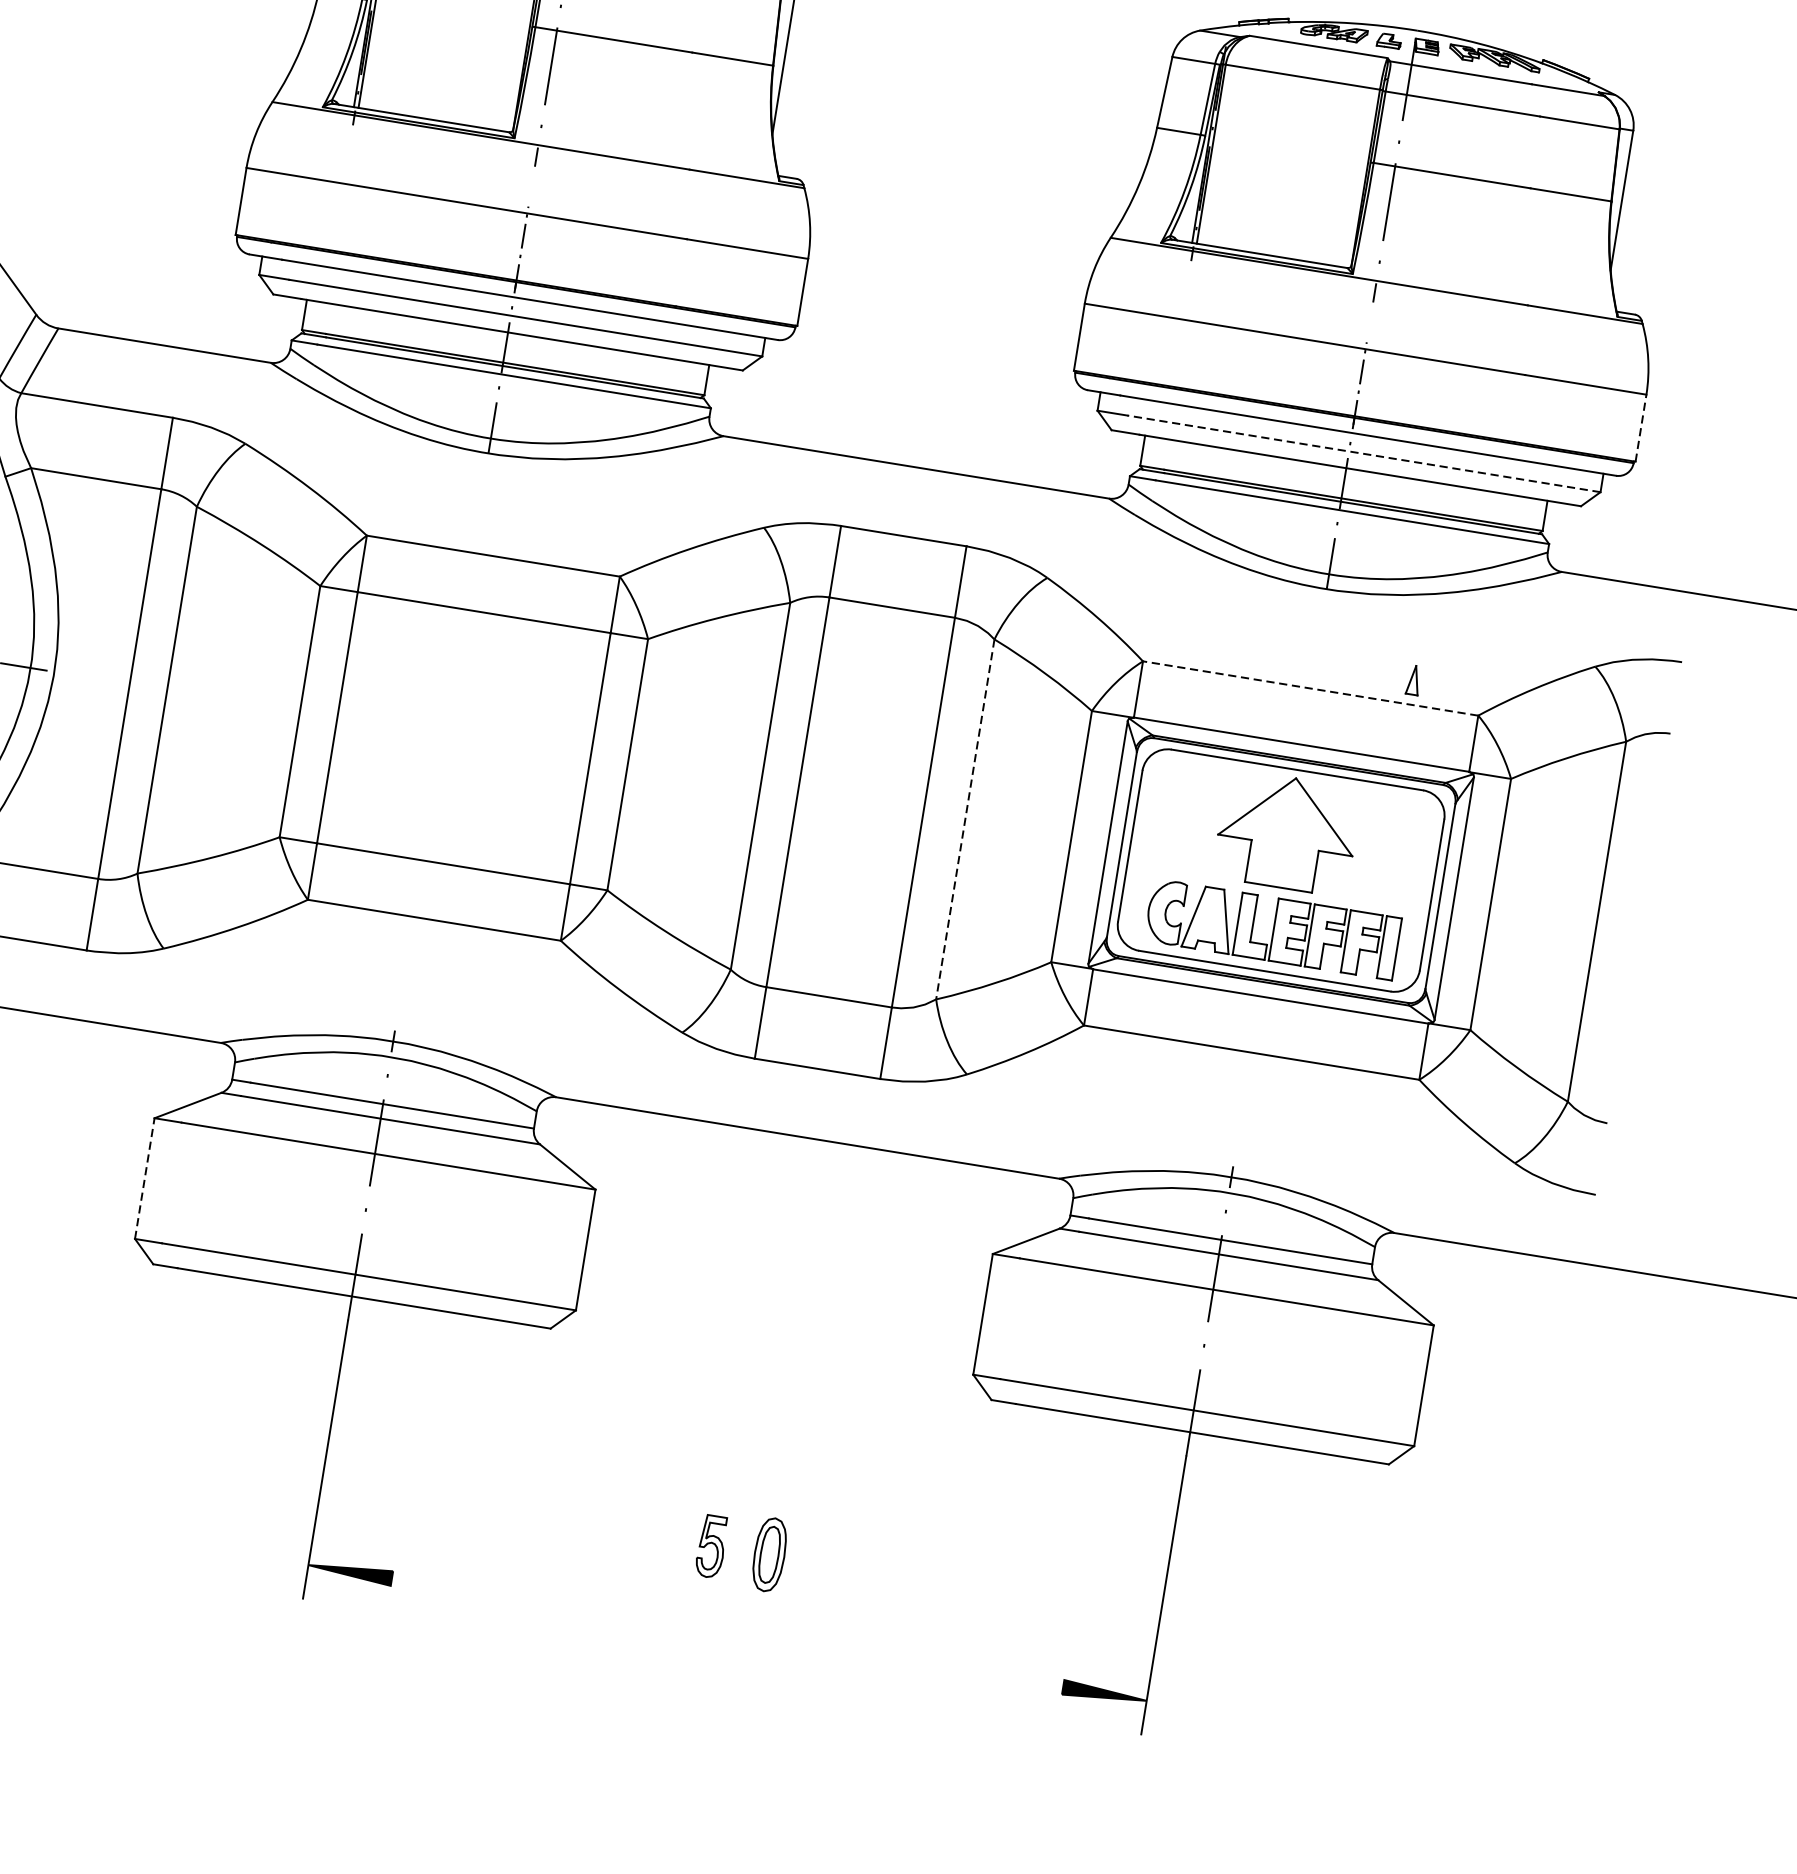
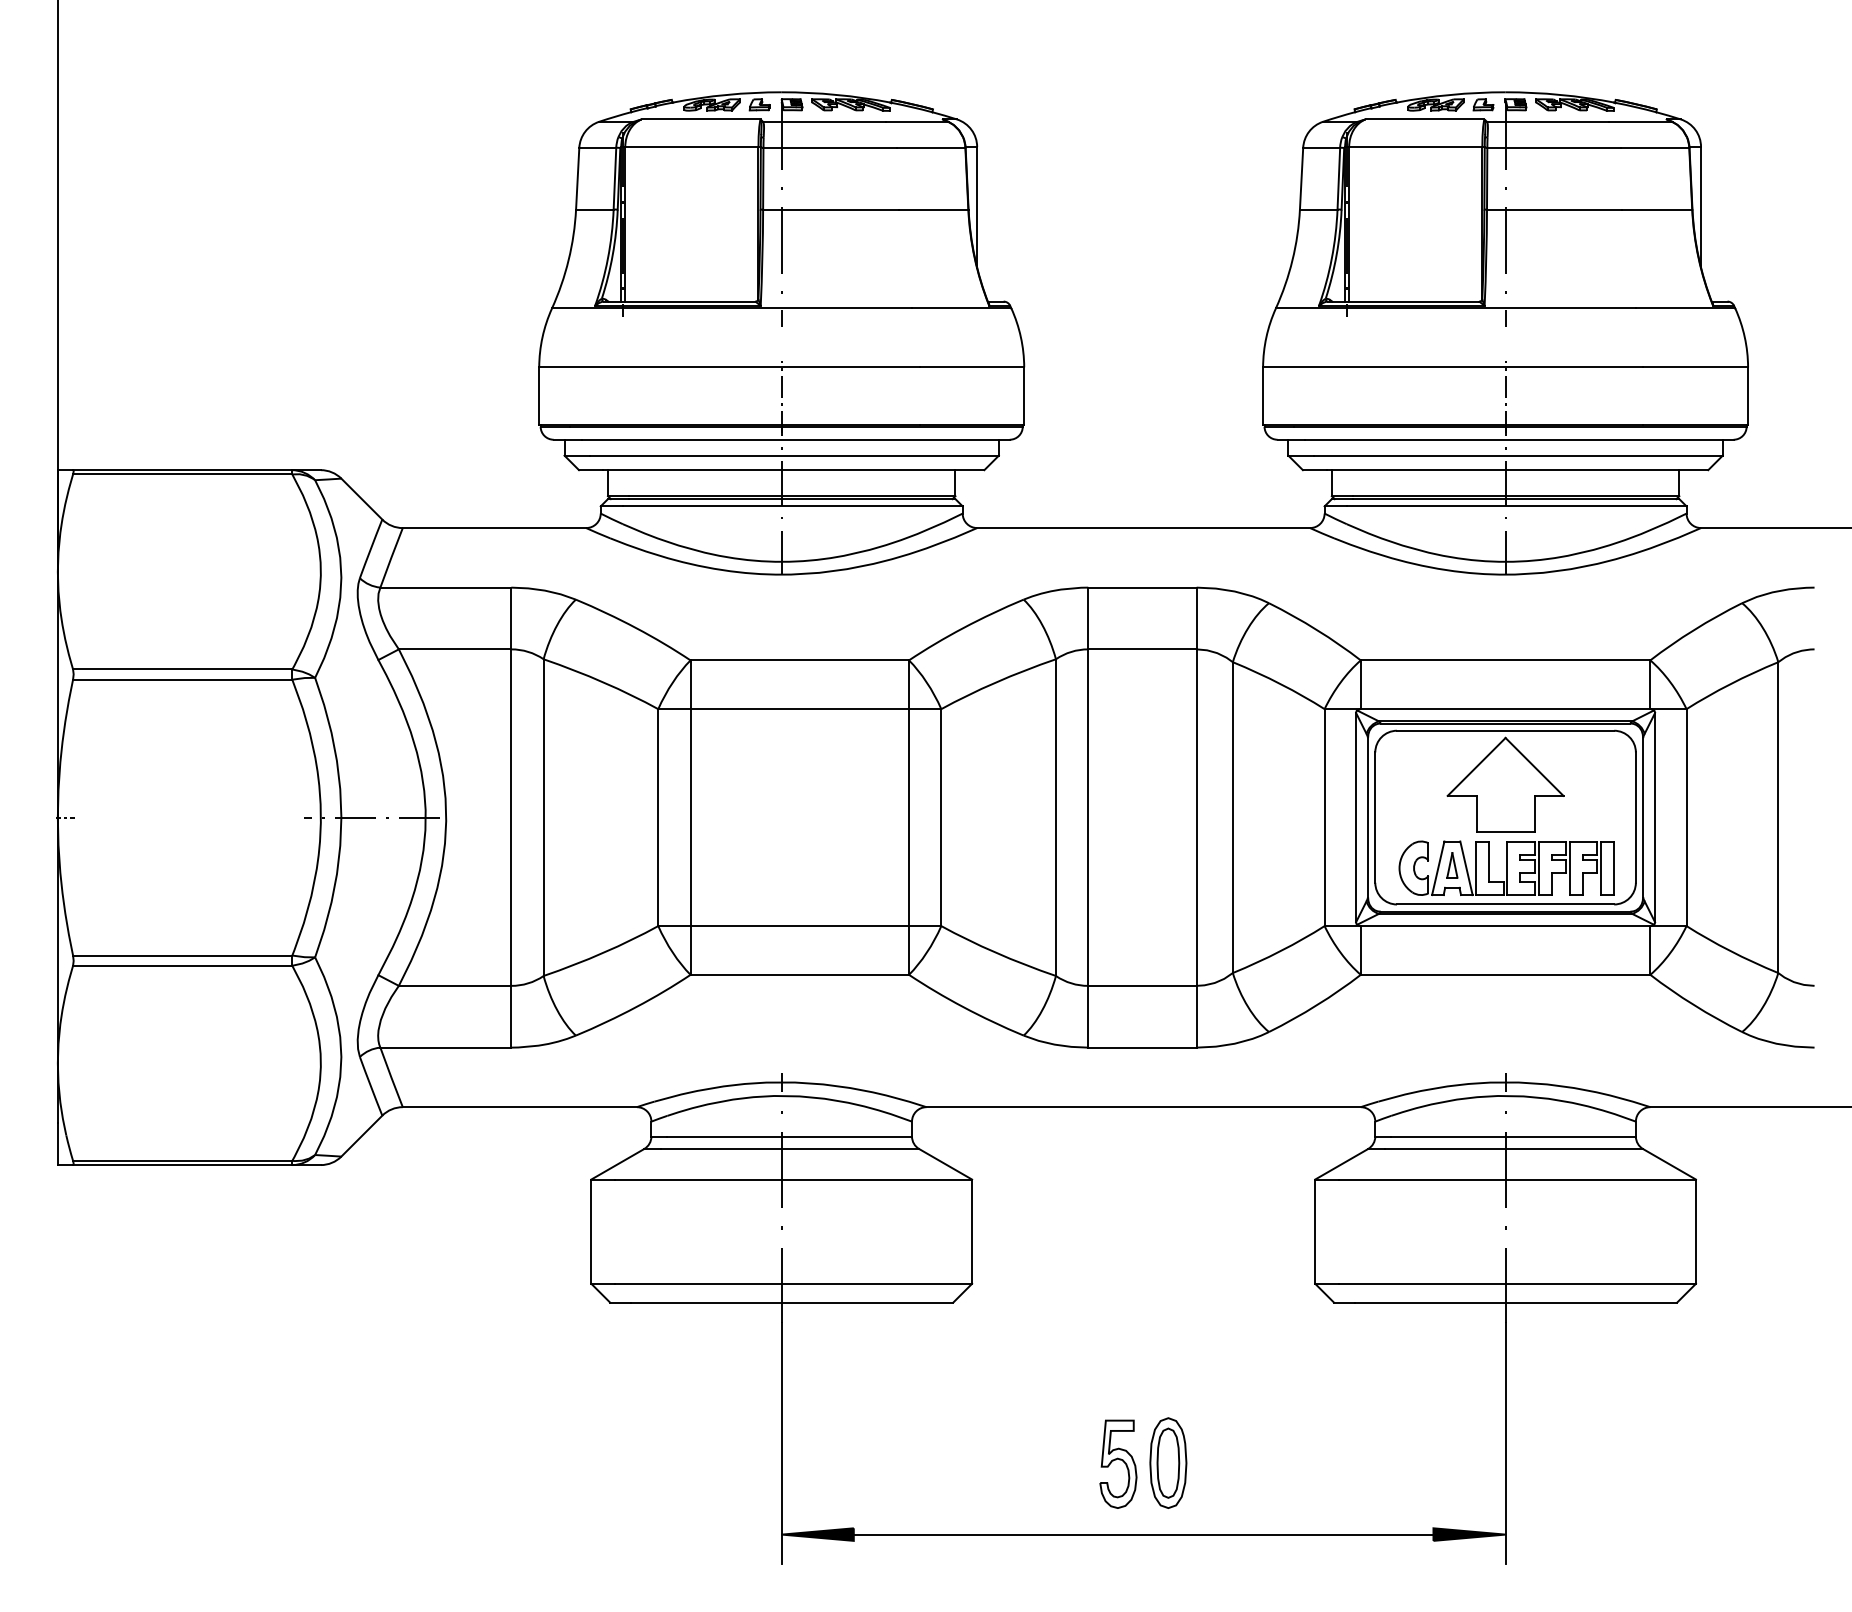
line: (1641, 428) -> (1748, 396), dashed -> solid
line: (1364, 453) -> (1518, 455), dashed -> solid
part: (1414, 680) -> (1452, 865), moved
line: (1310, 688) -> (1505, 660), dashed -> solid
line: (964, 820) -> (1232, 818), dashed -> solid
line: (145, 1178) -> (591, 1231), dashed -> solid
part: (711, 1545) -> (1118, 1463), size x1.67
part: (769, 1554) -> (1168, 1462), size x1.43
line: (727, 1632) -> (1143, 1534), added

